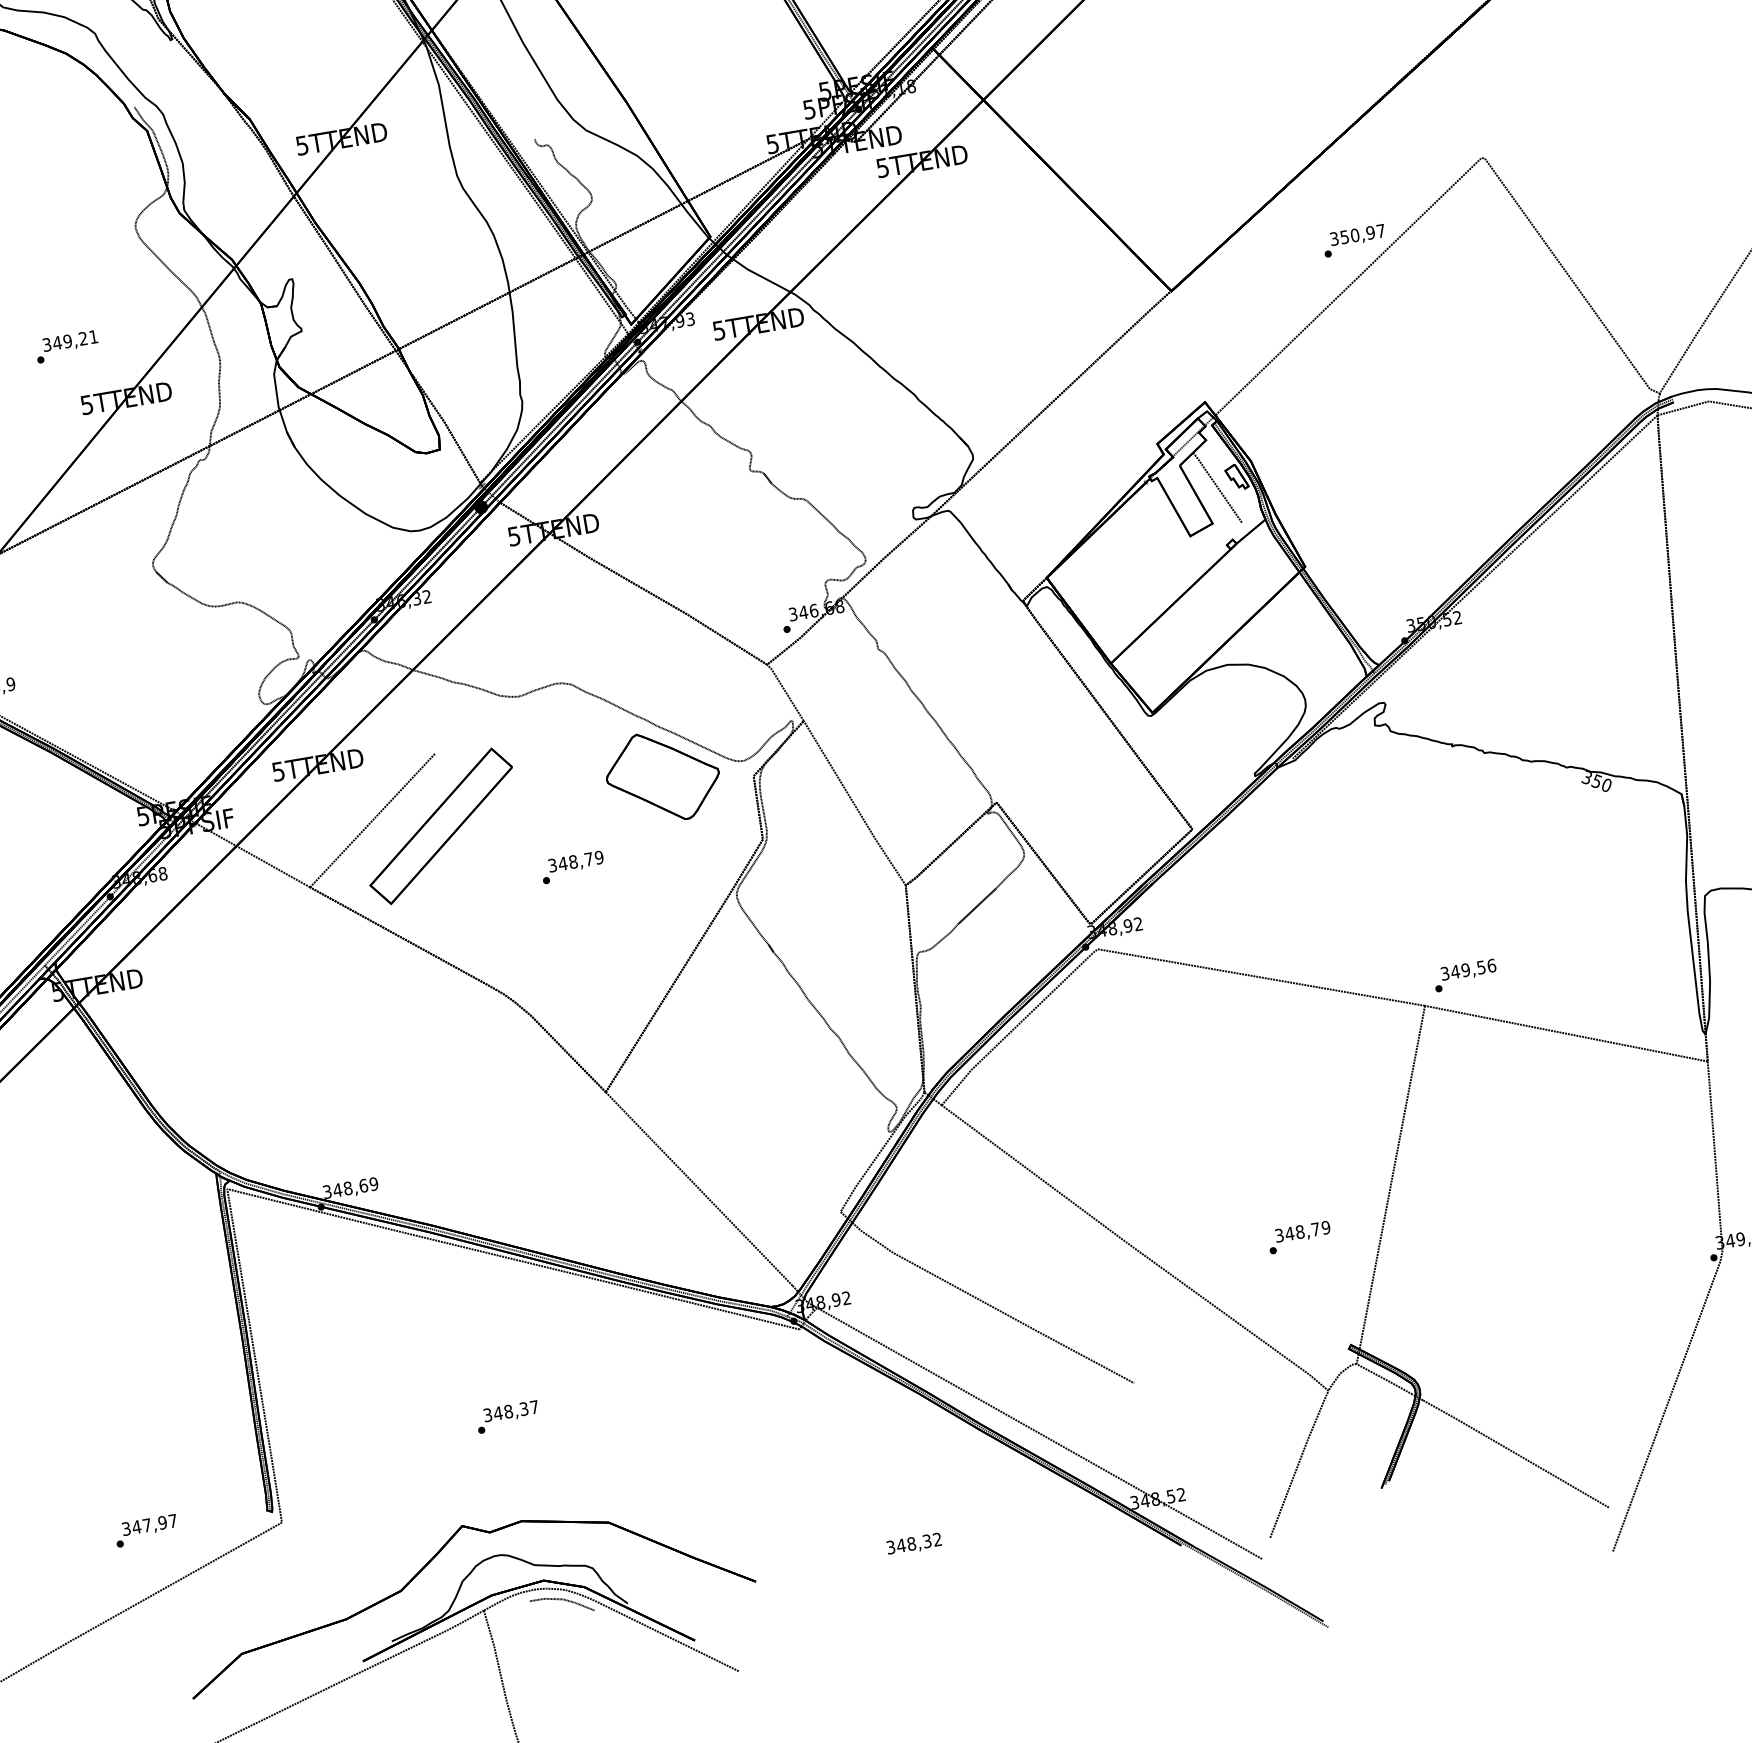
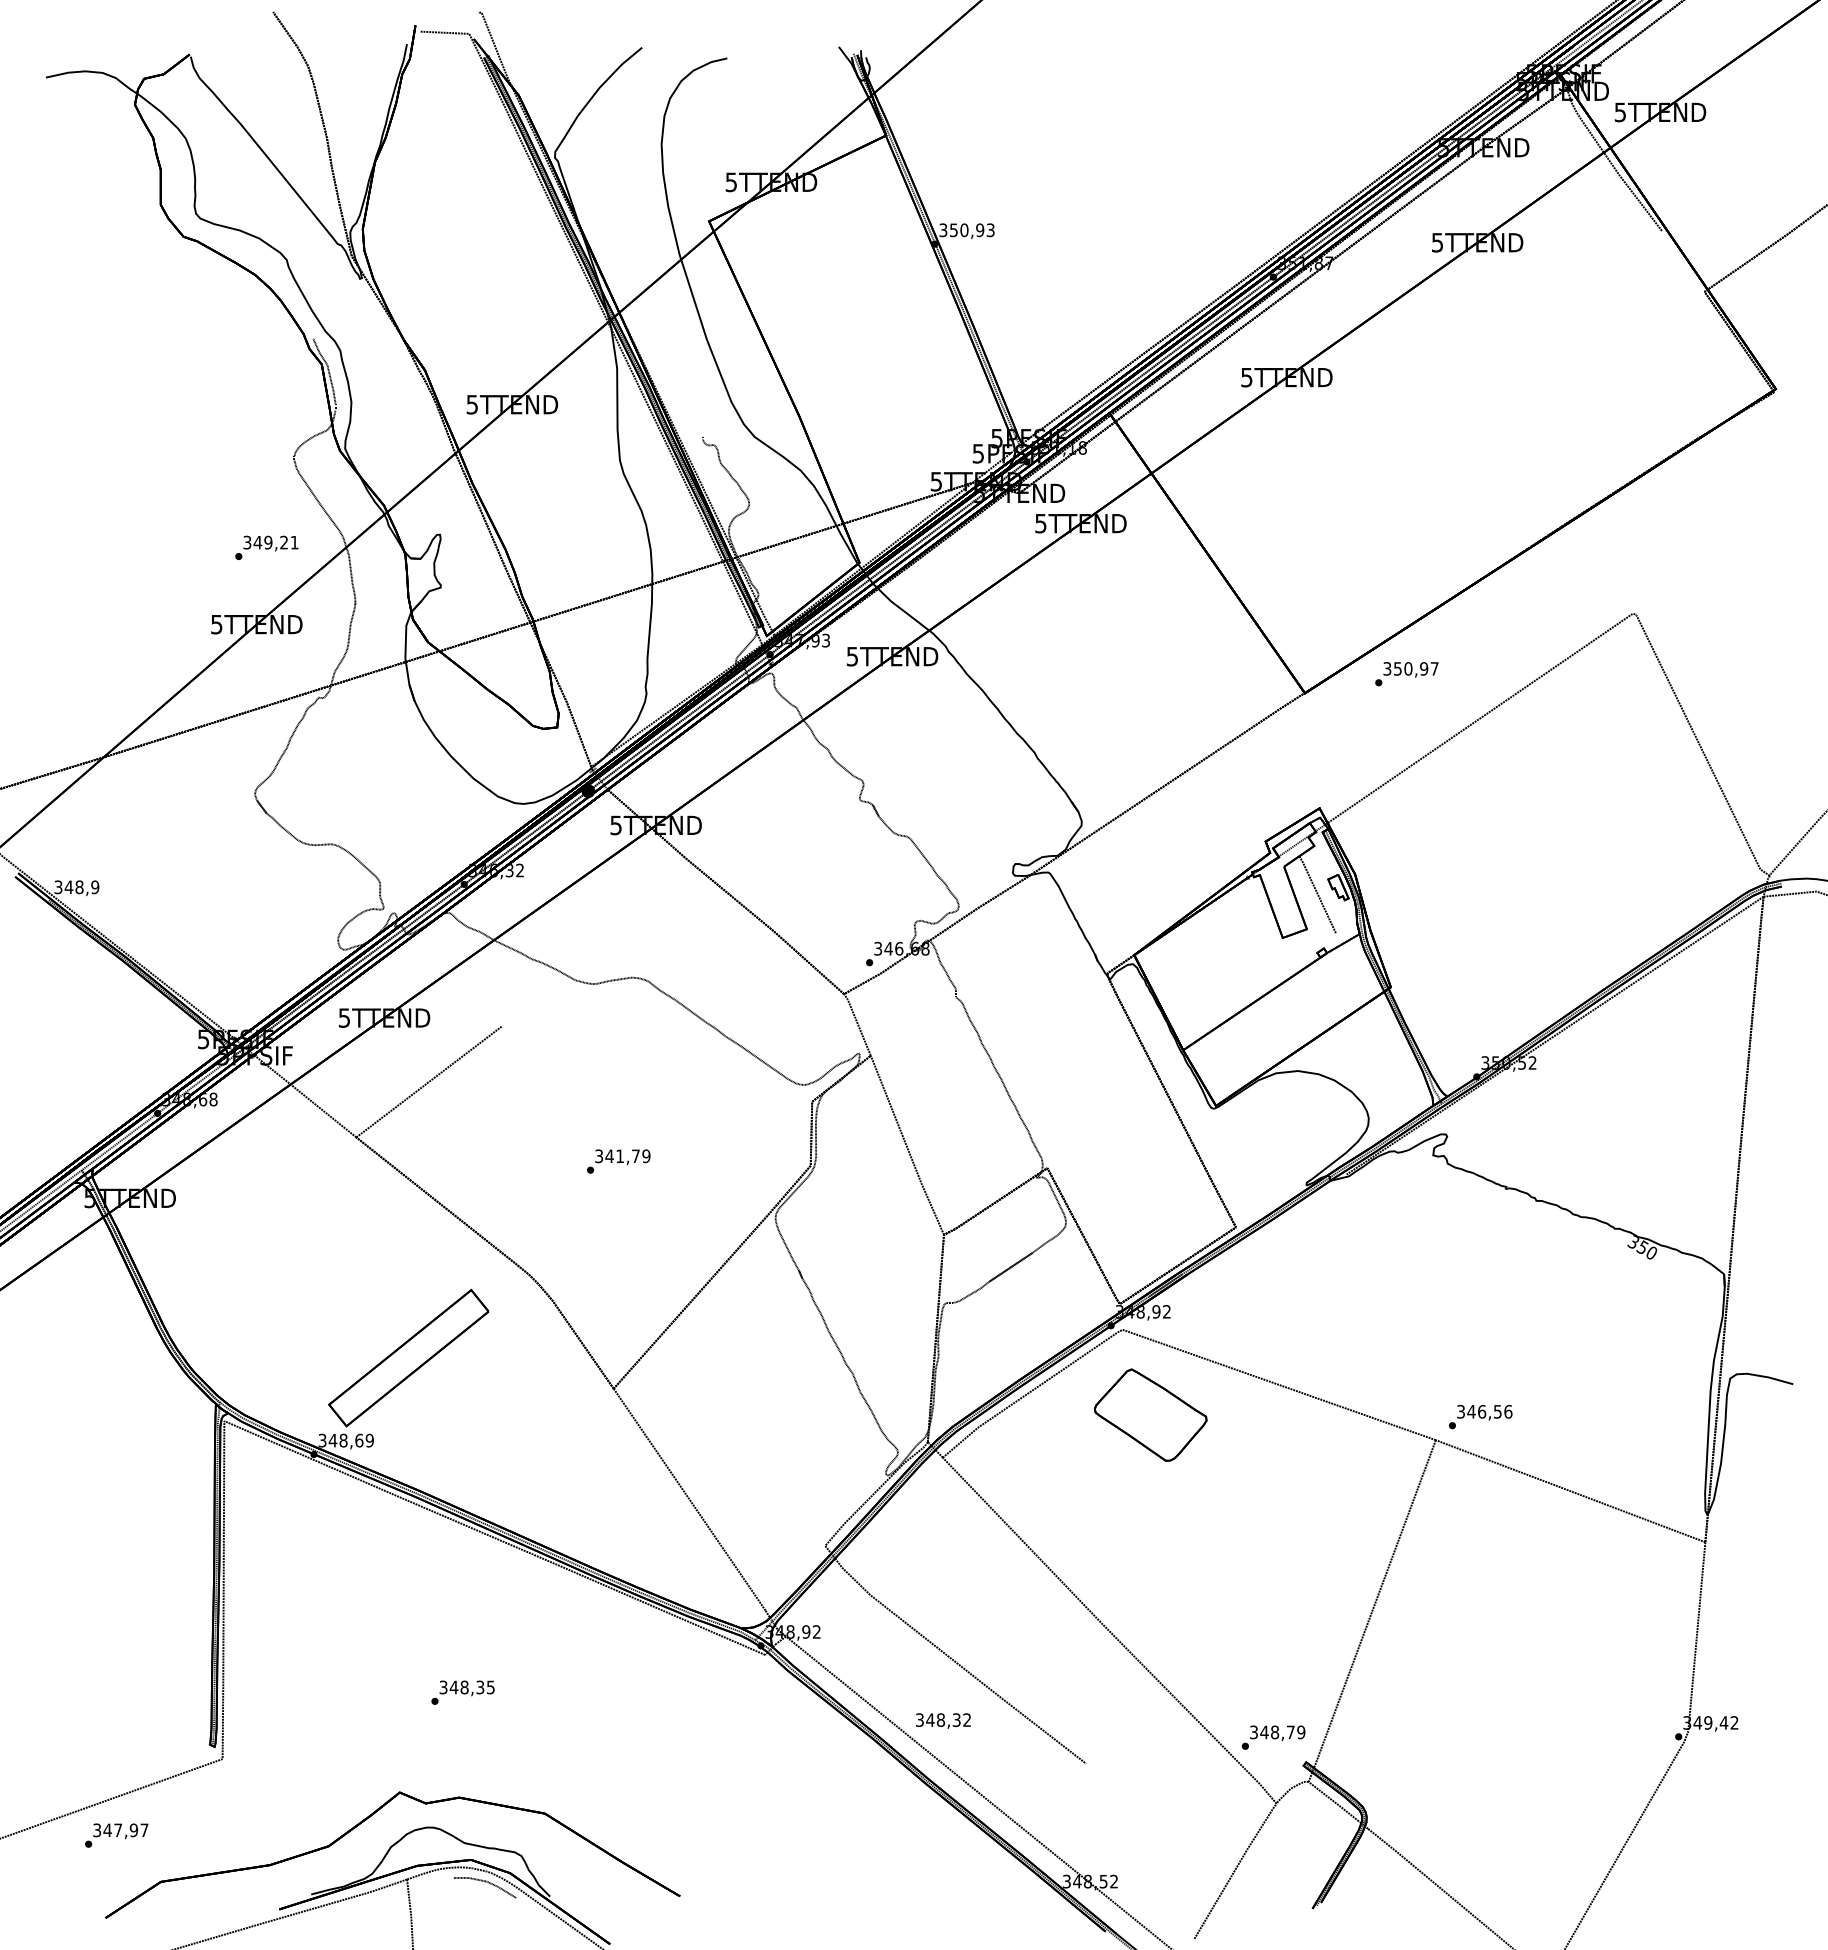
text: (1354, 241) -> (1406, 674), moved
text: (66, 346) -> (266, 547), moved
part: (662, 776) -> (1150, 1414), moved
part: (440, 825) -> (408, 1357), moved
text: (573, 862) -> (620, 1156), 348,79 -> 341,79
text: (1466, 969) -> (1482, 1411), 349,56 -> 346,56
text: (1299, 1237) -> (1273, 1737), moved
text: (534, 1407) -> (490, 1687), 348,37 -> 348,35
text: (146, 1530) -> (116, 1835), moved
text: (914, 1543) -> (943, 1720), moved

